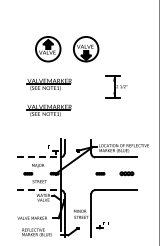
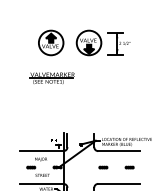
part: (116, 86) -> (119, 43), moved
part: (48, 110) -> (51, 104), removed
line: (38, 157) -> (41, 151), dashed -> solid
part: (126, 173) -> (129, 167), size x0.62
line: (38, 190) -> (41, 184), dashed -> solid

